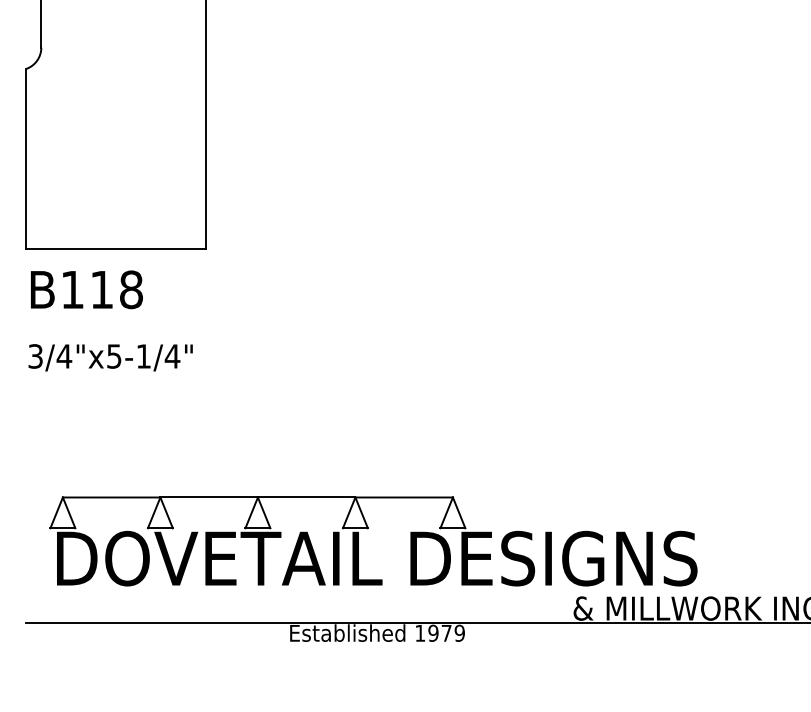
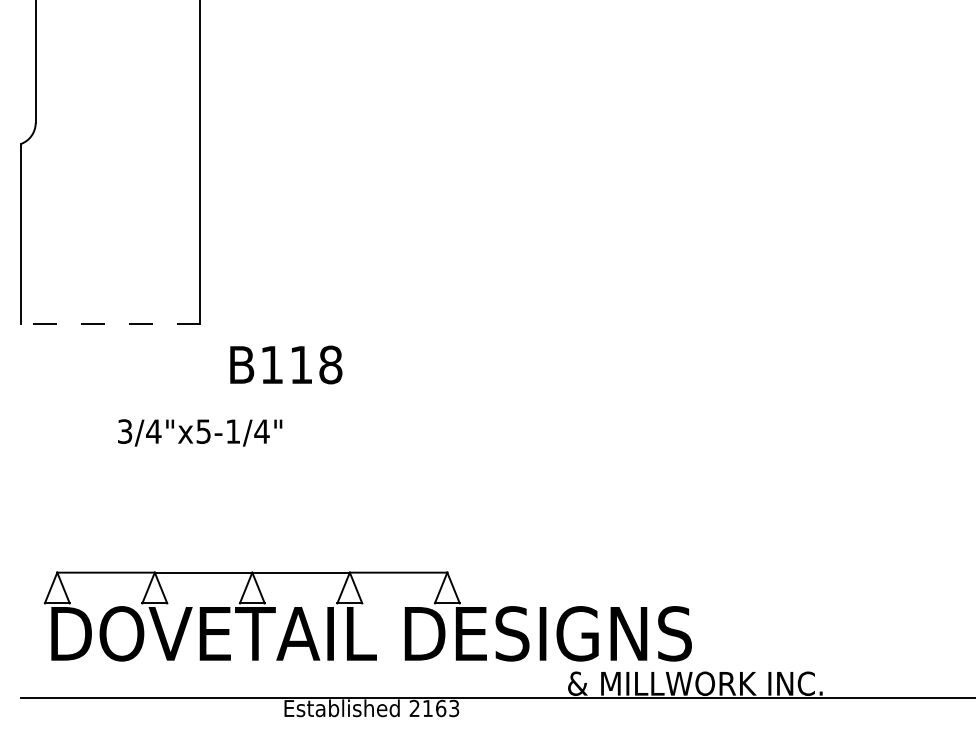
line: (116, 248) -> (110, 323), solid -> dashed
text: (87, 289) -> (286, 364), moved
text: (111, 357) -> (200, 432), moved
text: (440, 633) -> (434, 708), 1979 -> 2163

